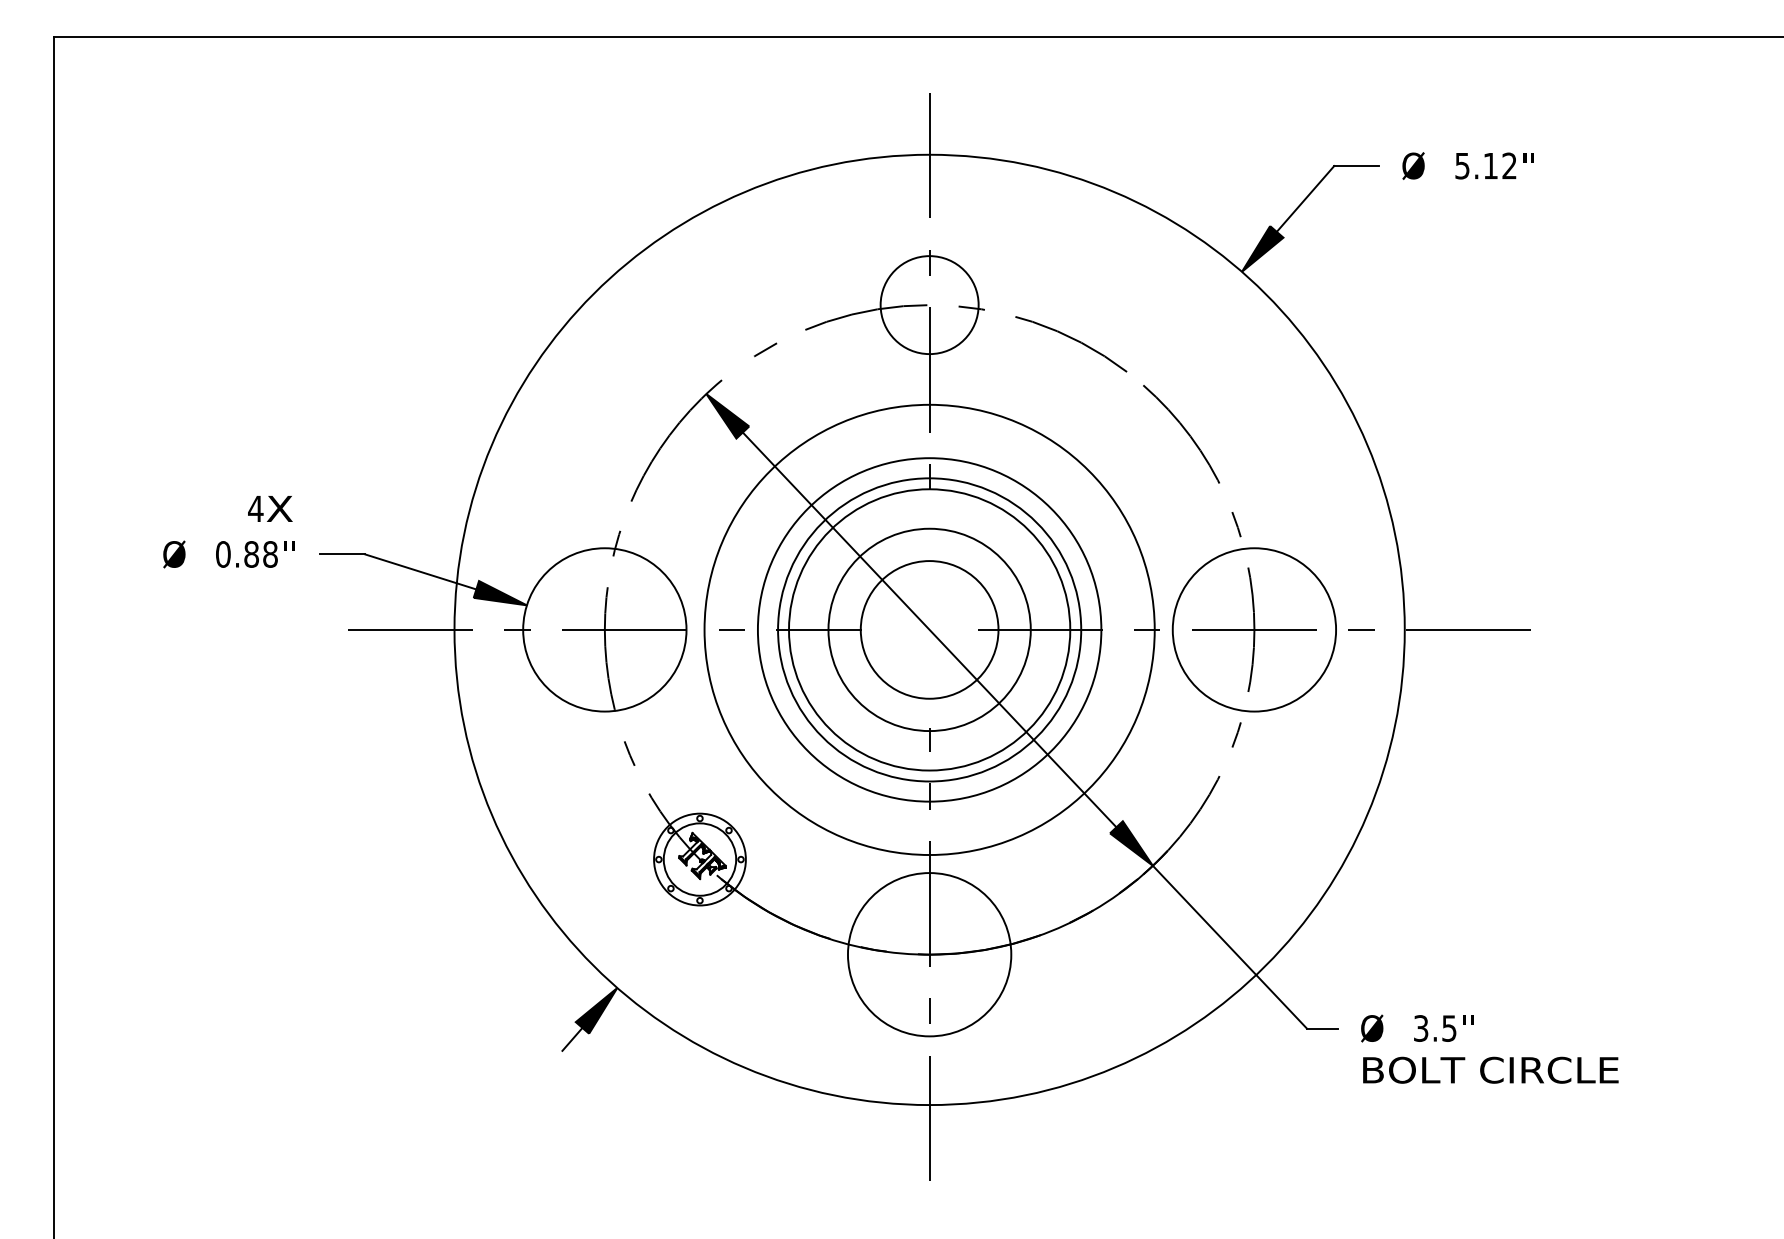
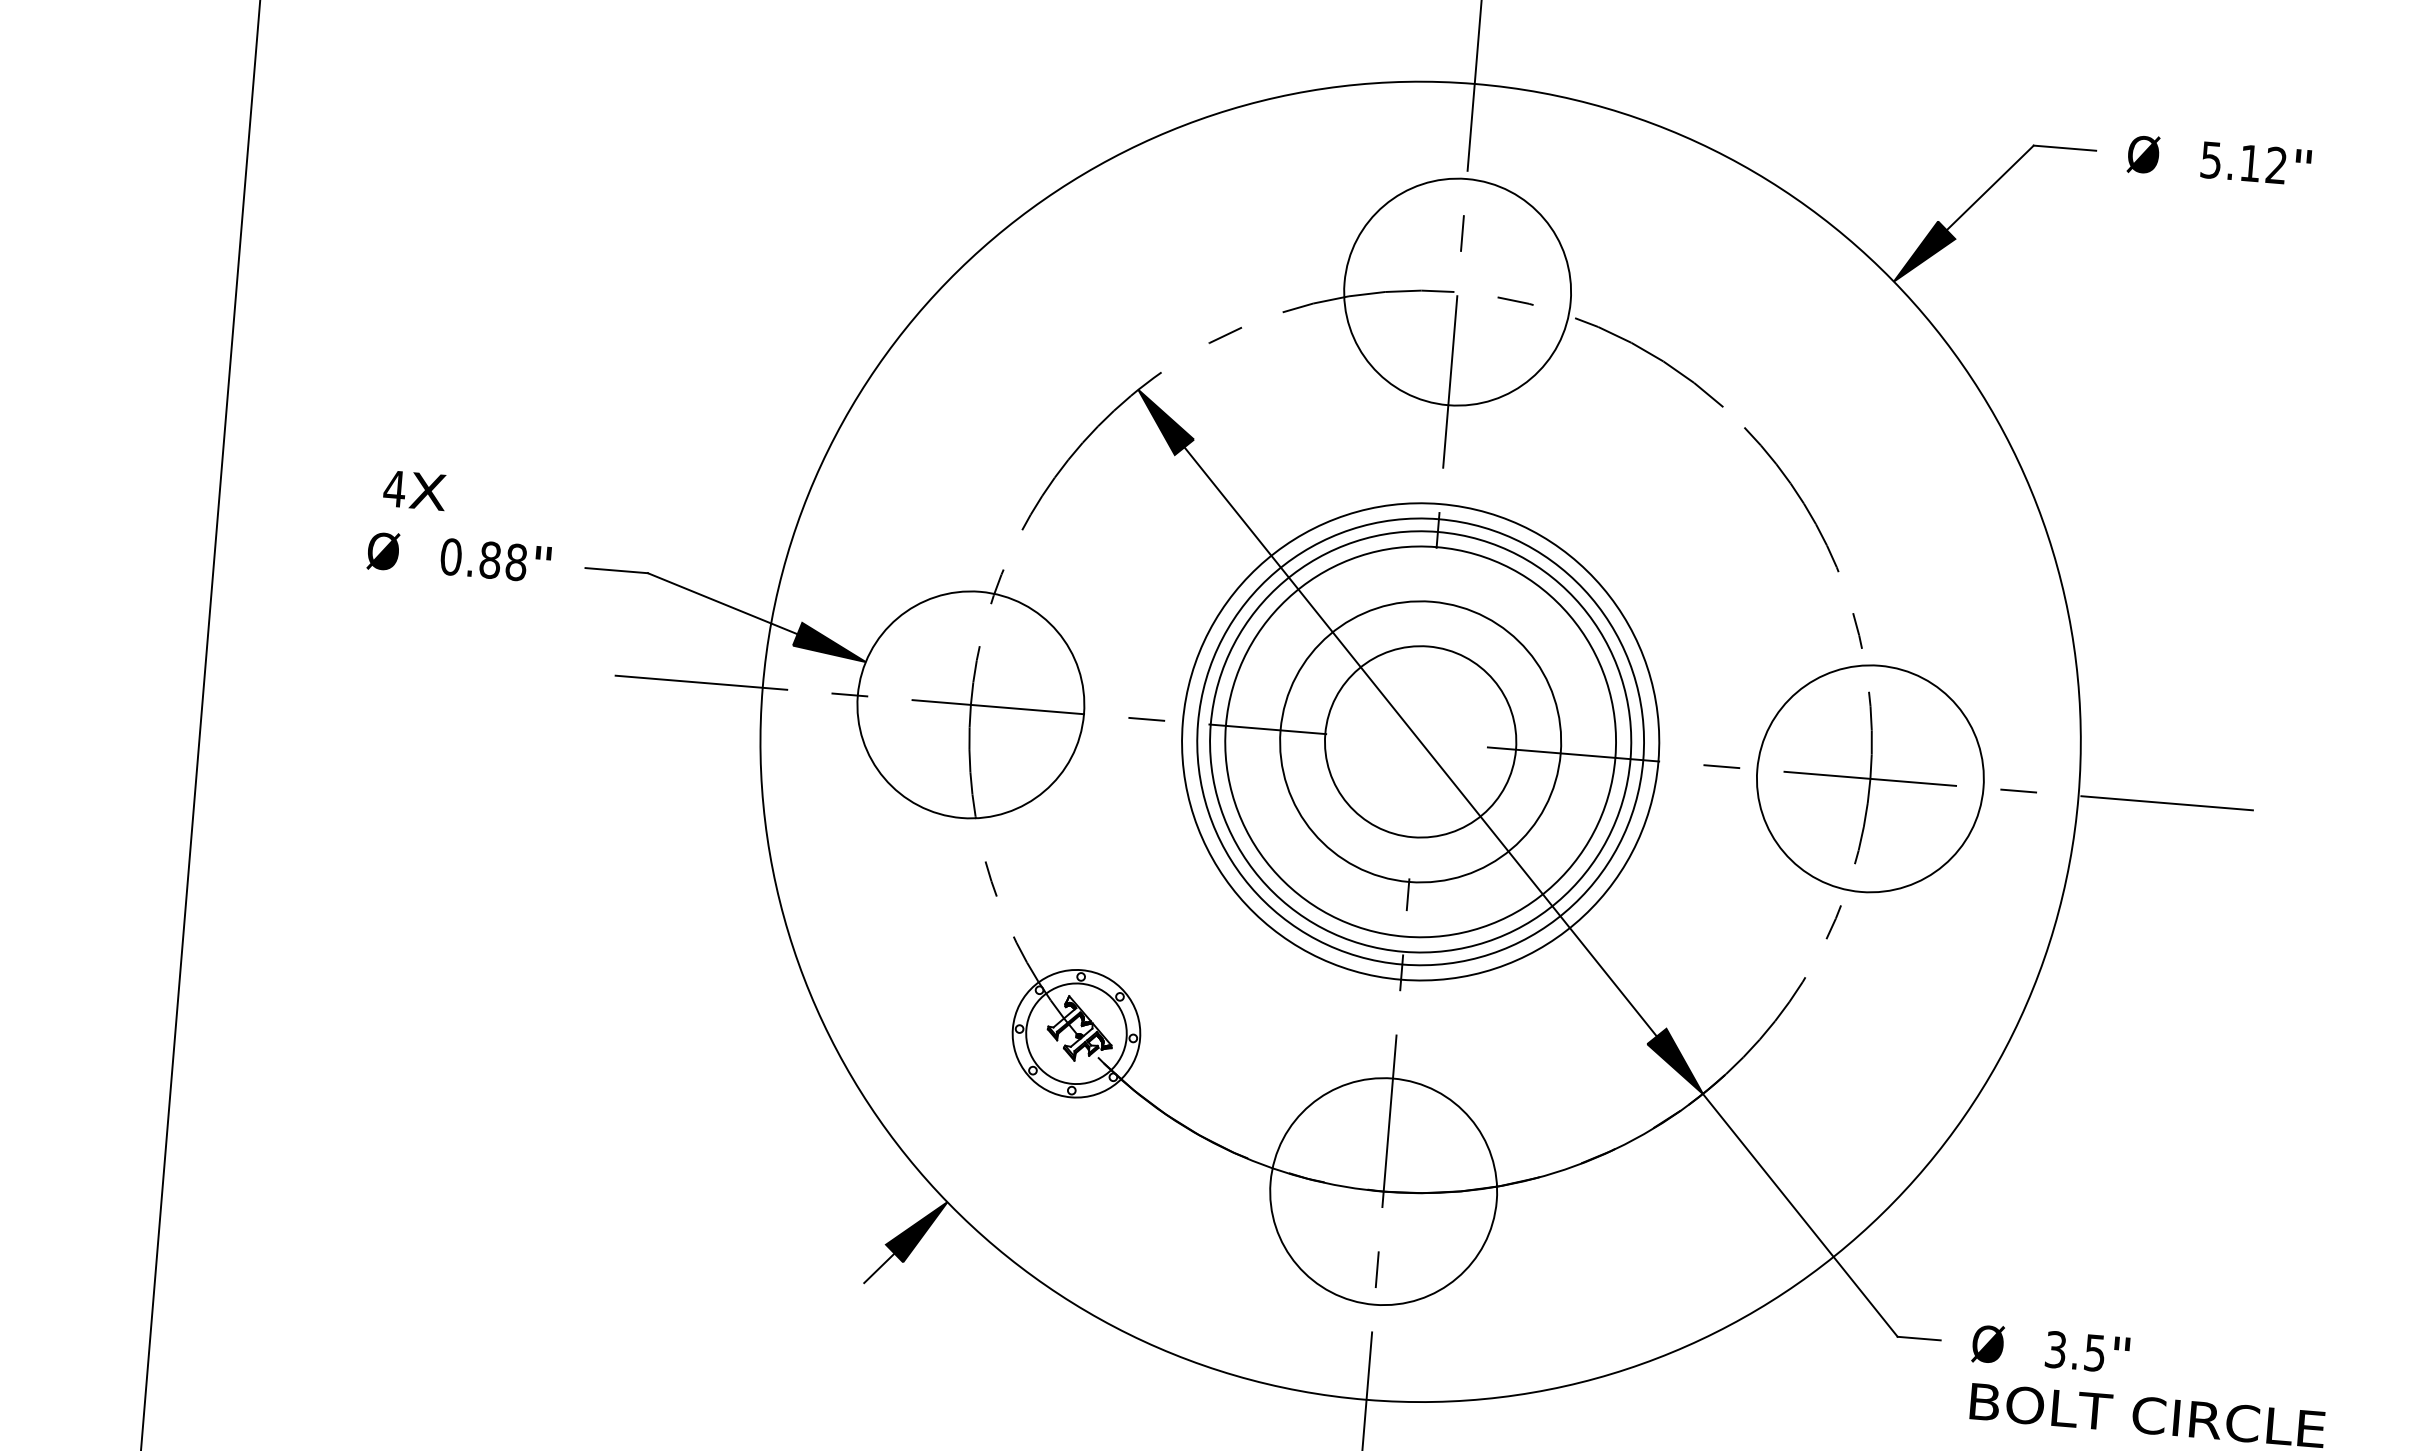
circle: (929, 304) -> (1457, 291), size x1.67
text: (270, 508) -> (415, 489), moved
circle: (929, 629) -> (1420, 741), size x0.71

